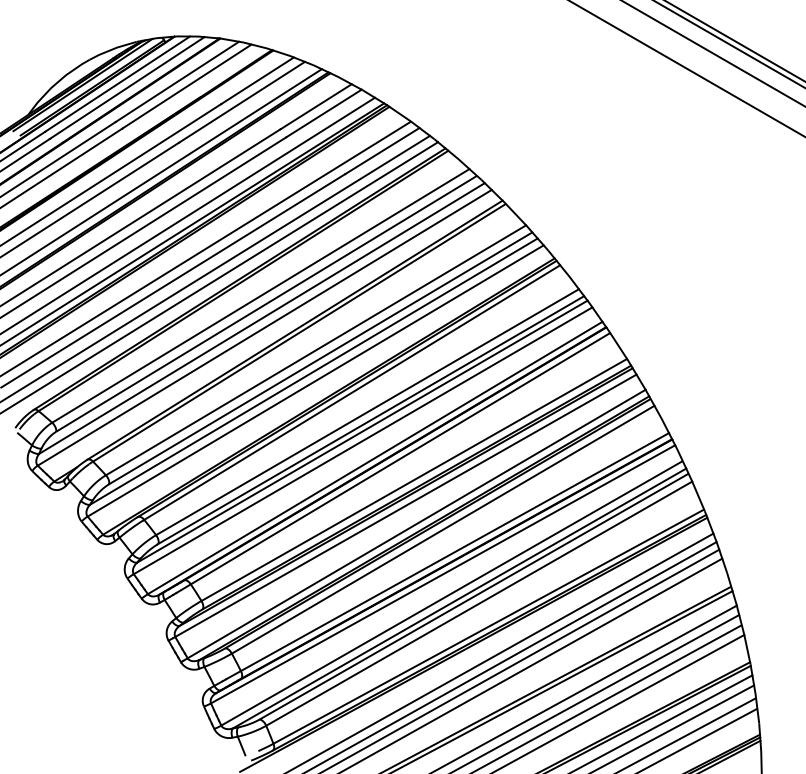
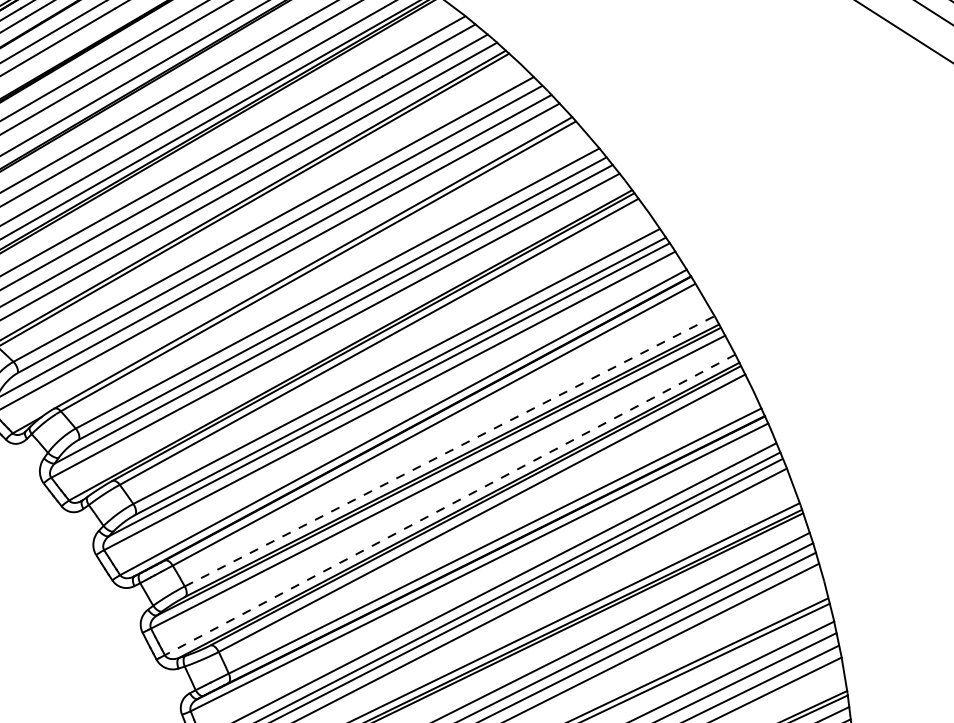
line: (414, 479) -> (449, 450), solid -> dashed
line: (416, 524) -> (449, 505), solid -> dashed

